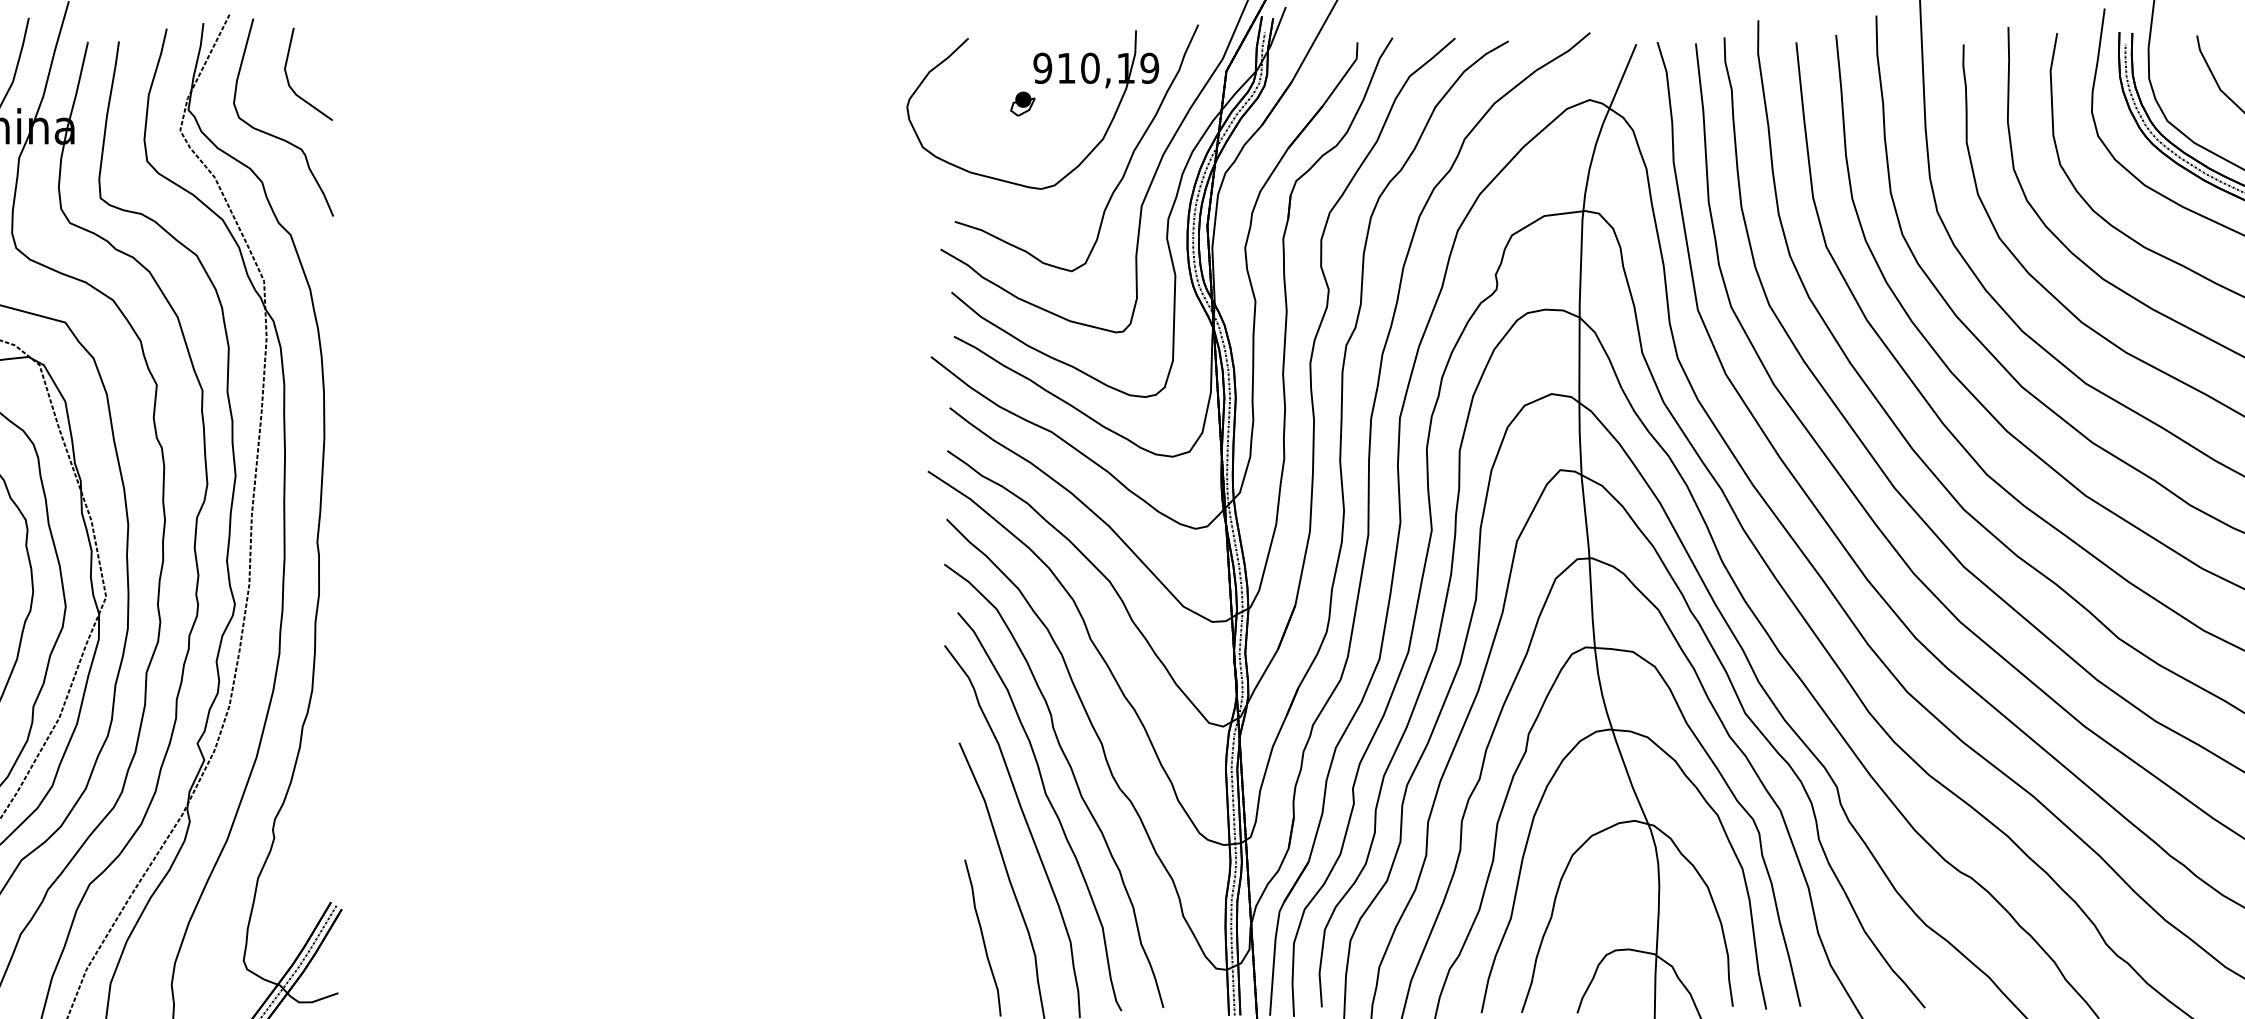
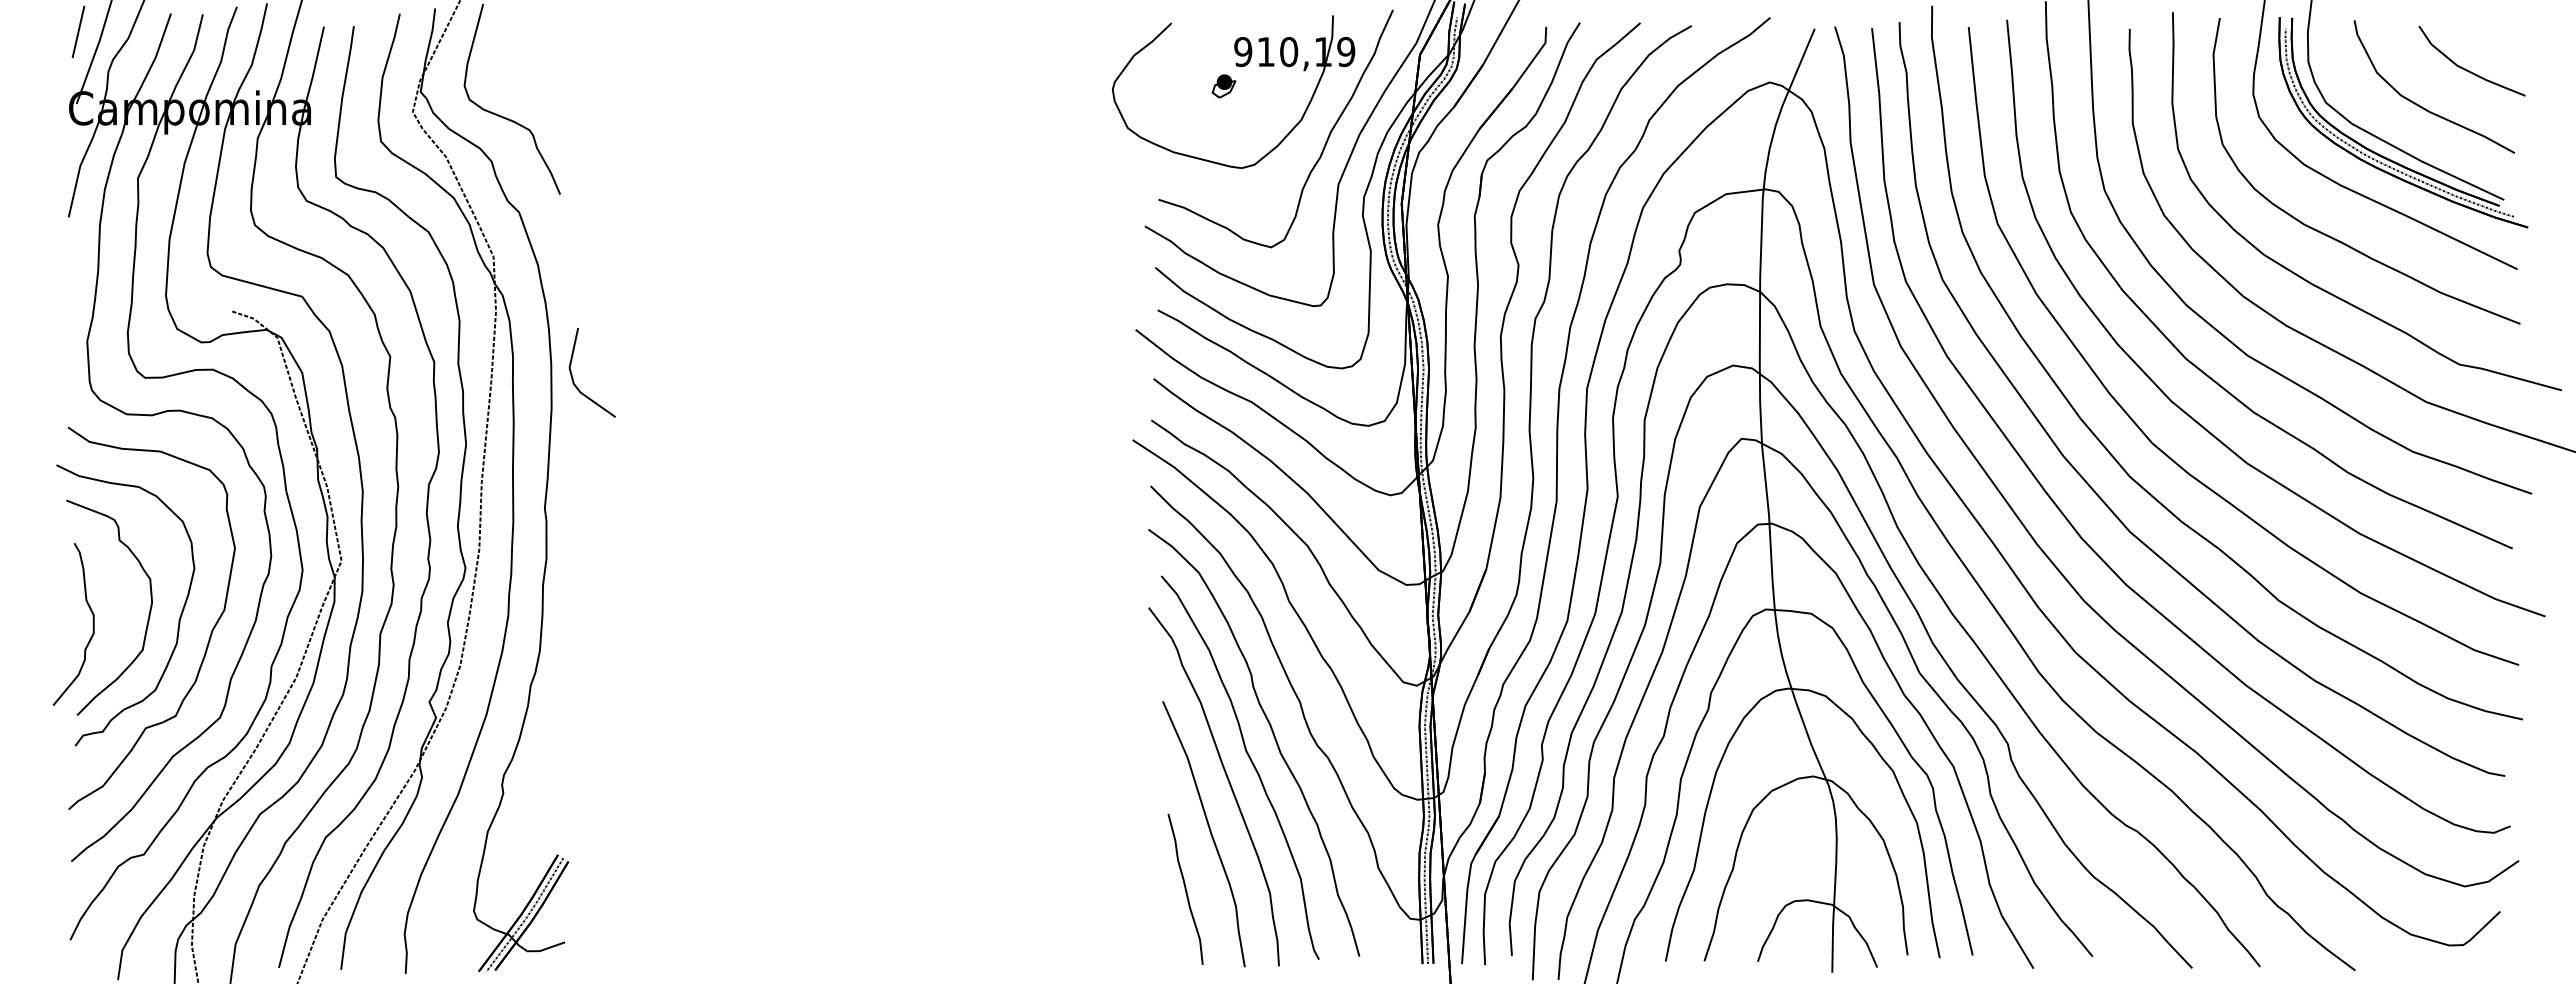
part: (288, 80) -> (573, 378), moved

